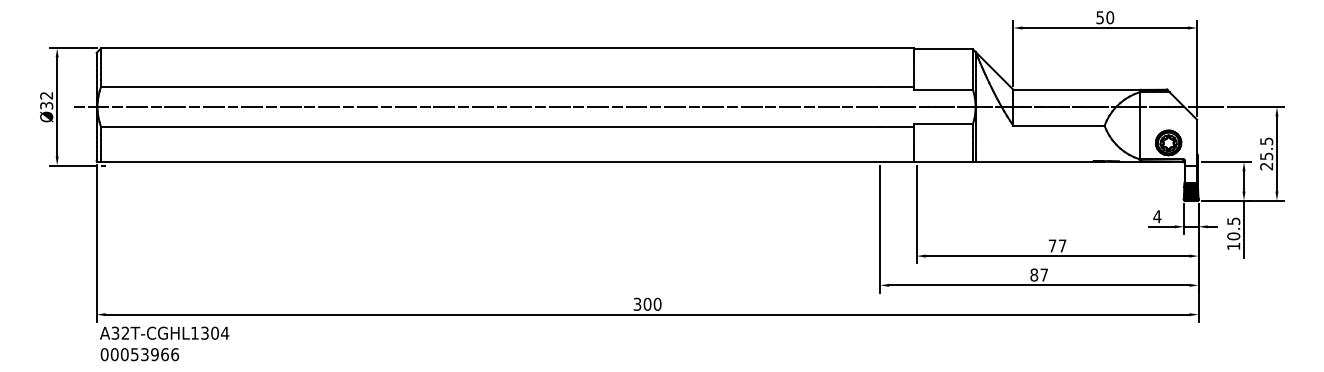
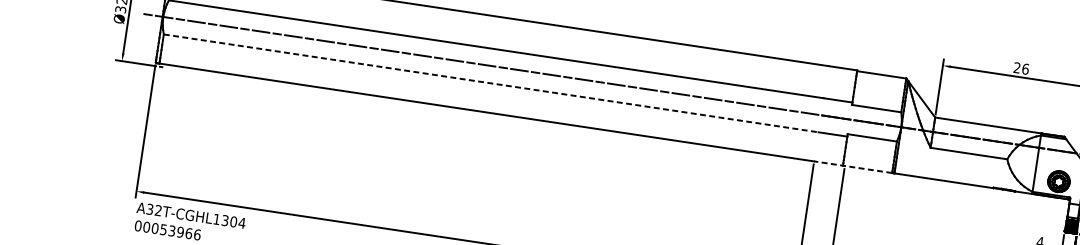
text: (1105, 17) -> (1021, 68), 50 -> 26
line: (490, 127) -> (491, 83), solid -> dashed
line: (926, 161) -> (853, 166), solid -> dashed

